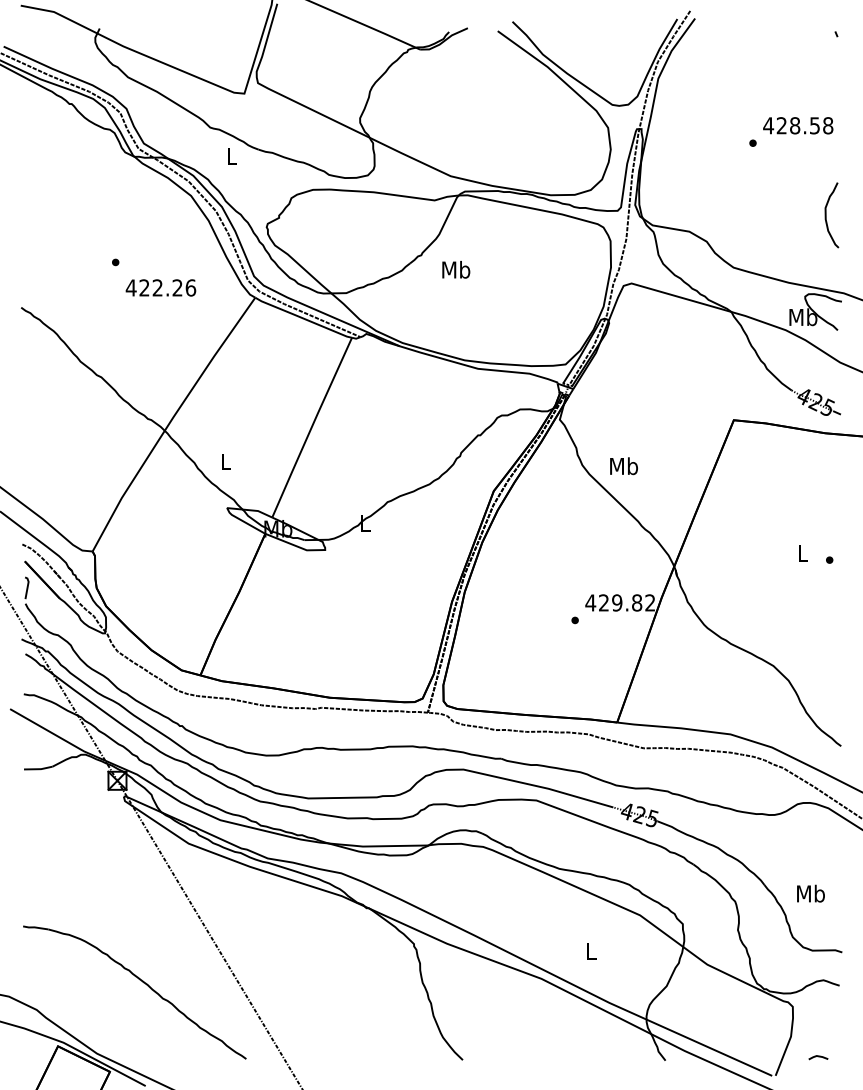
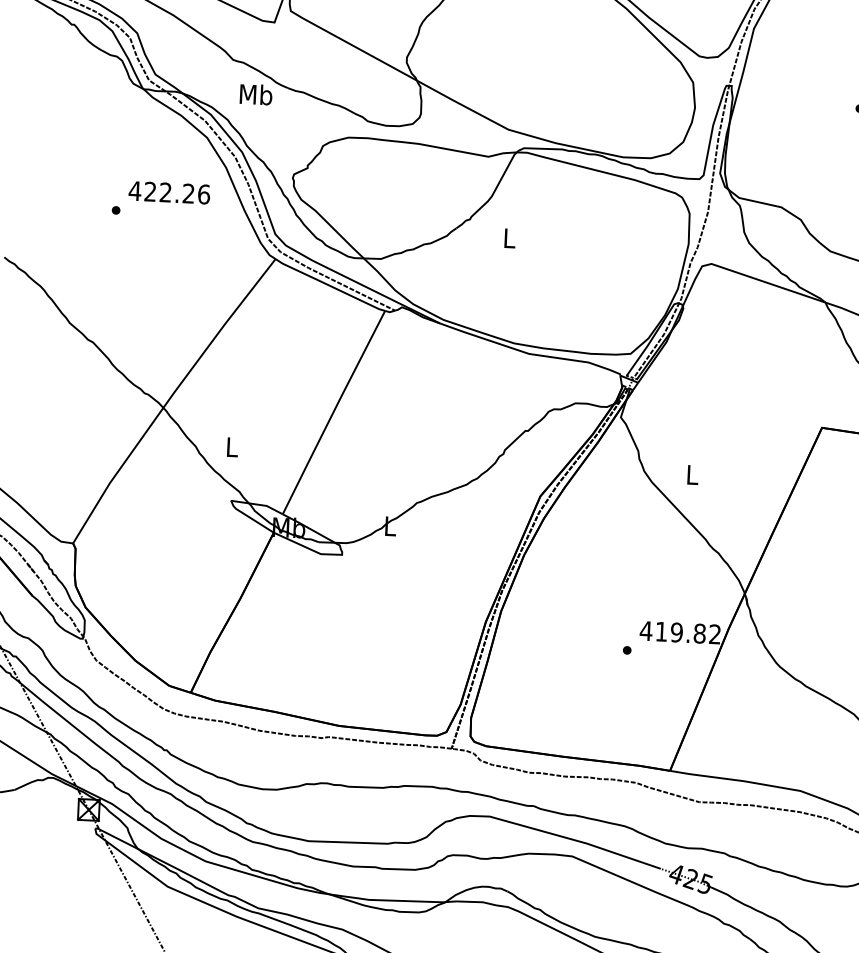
text: (231, 156) -> (256, 94), L -> Mb
text: (456, 269) -> (509, 237), Mb -> L
text: (160, 287) -> (168, 192), moved
text: (623, 466) -> (691, 475), Mb -> L
text: (603, 602) -> (661, 631), 429.82 -> 419.82

